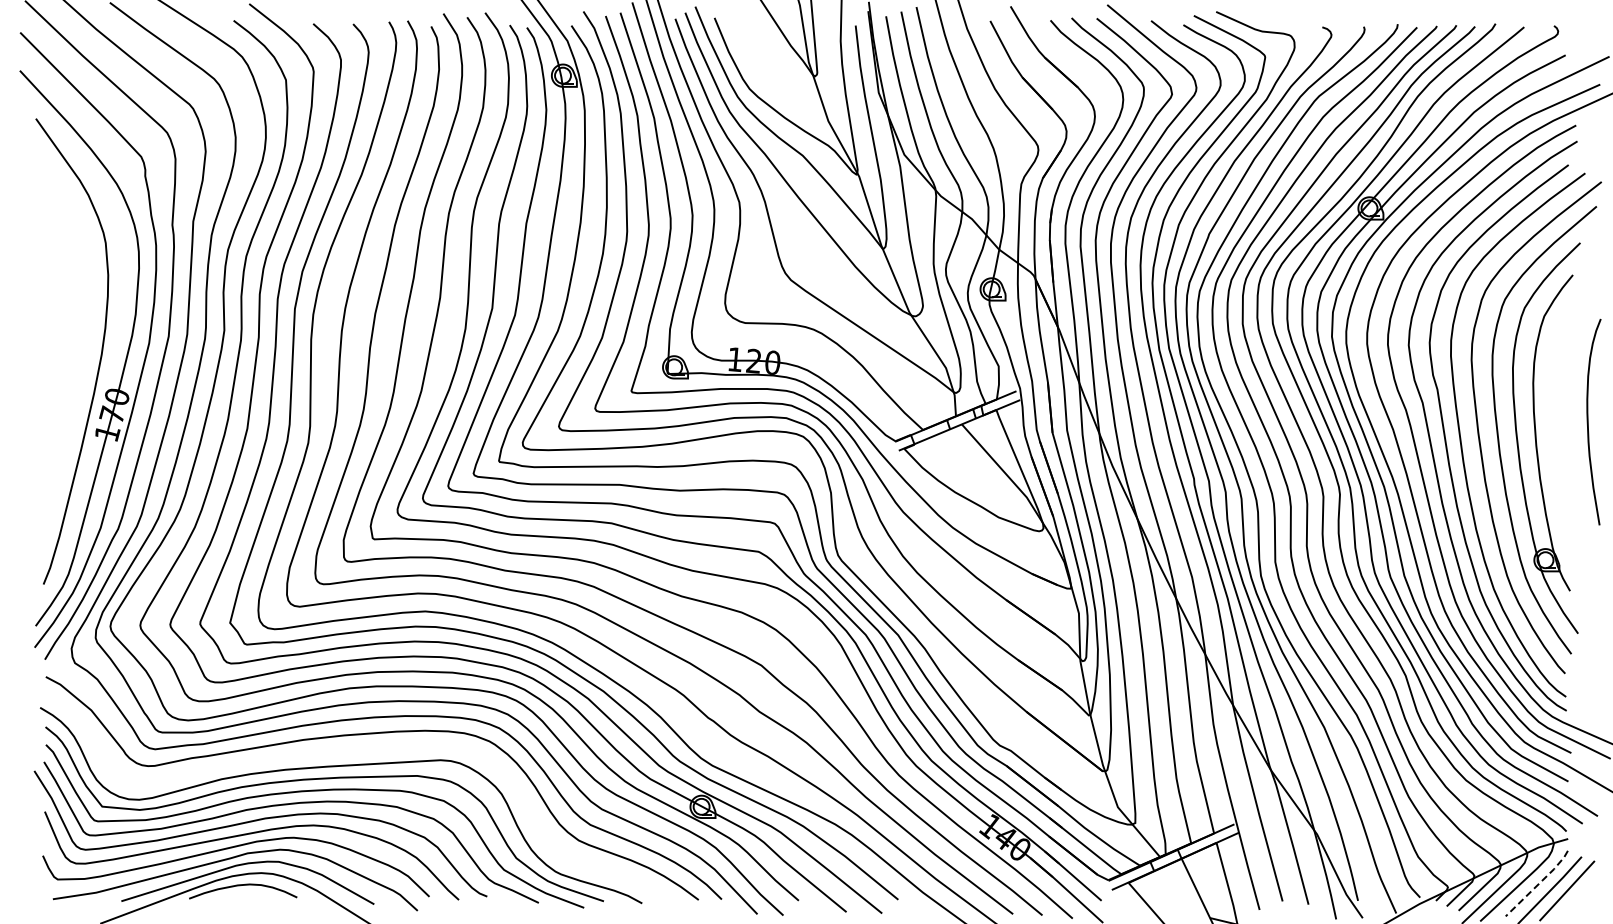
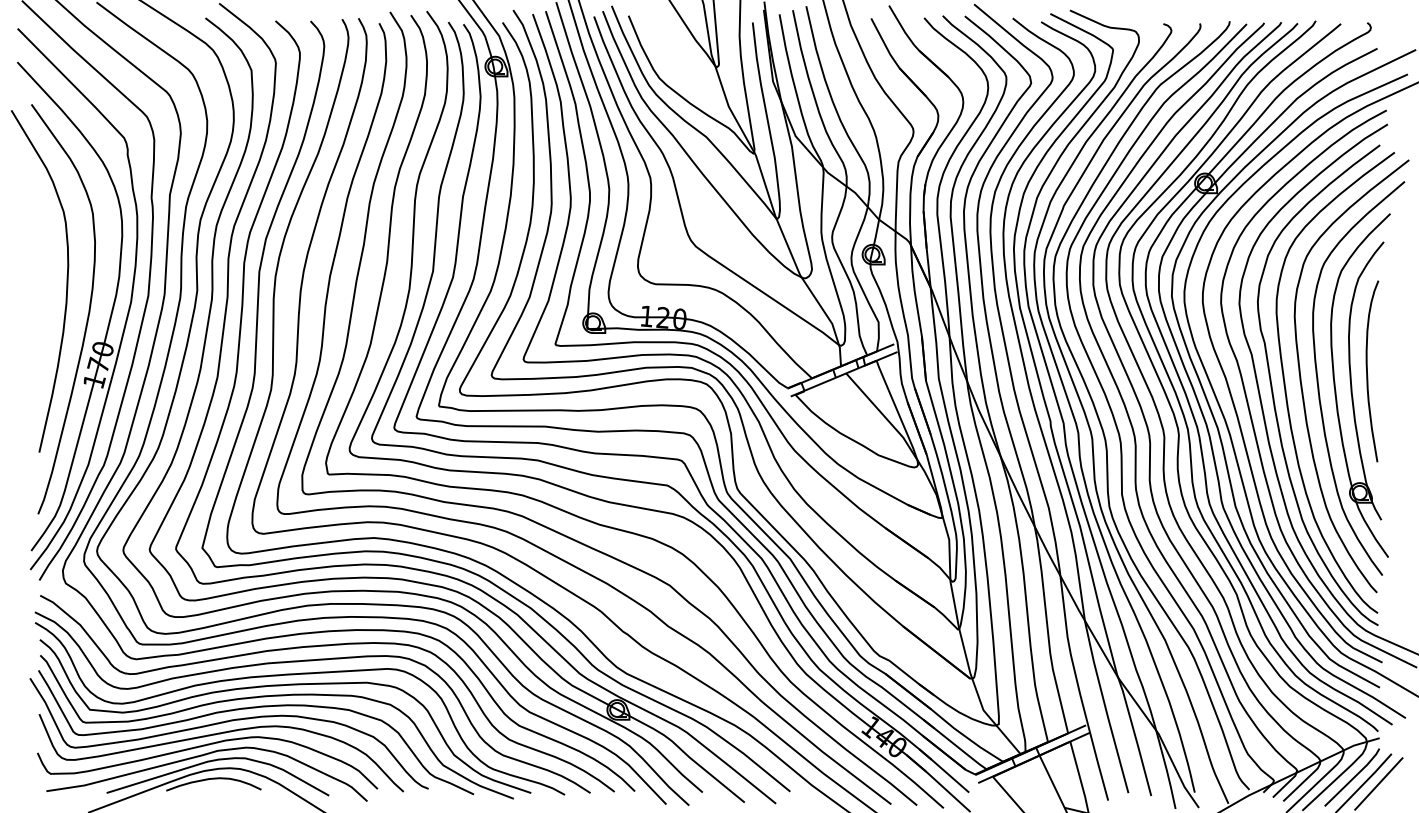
curve: (75, 321) -> (66, 282), added
curve: (1588, 421) -> (1367, 370), moved
curve: (355, 751) -> (312, 661), added
line: (1539, 883) -> (1354, 777), dashed -> solid

